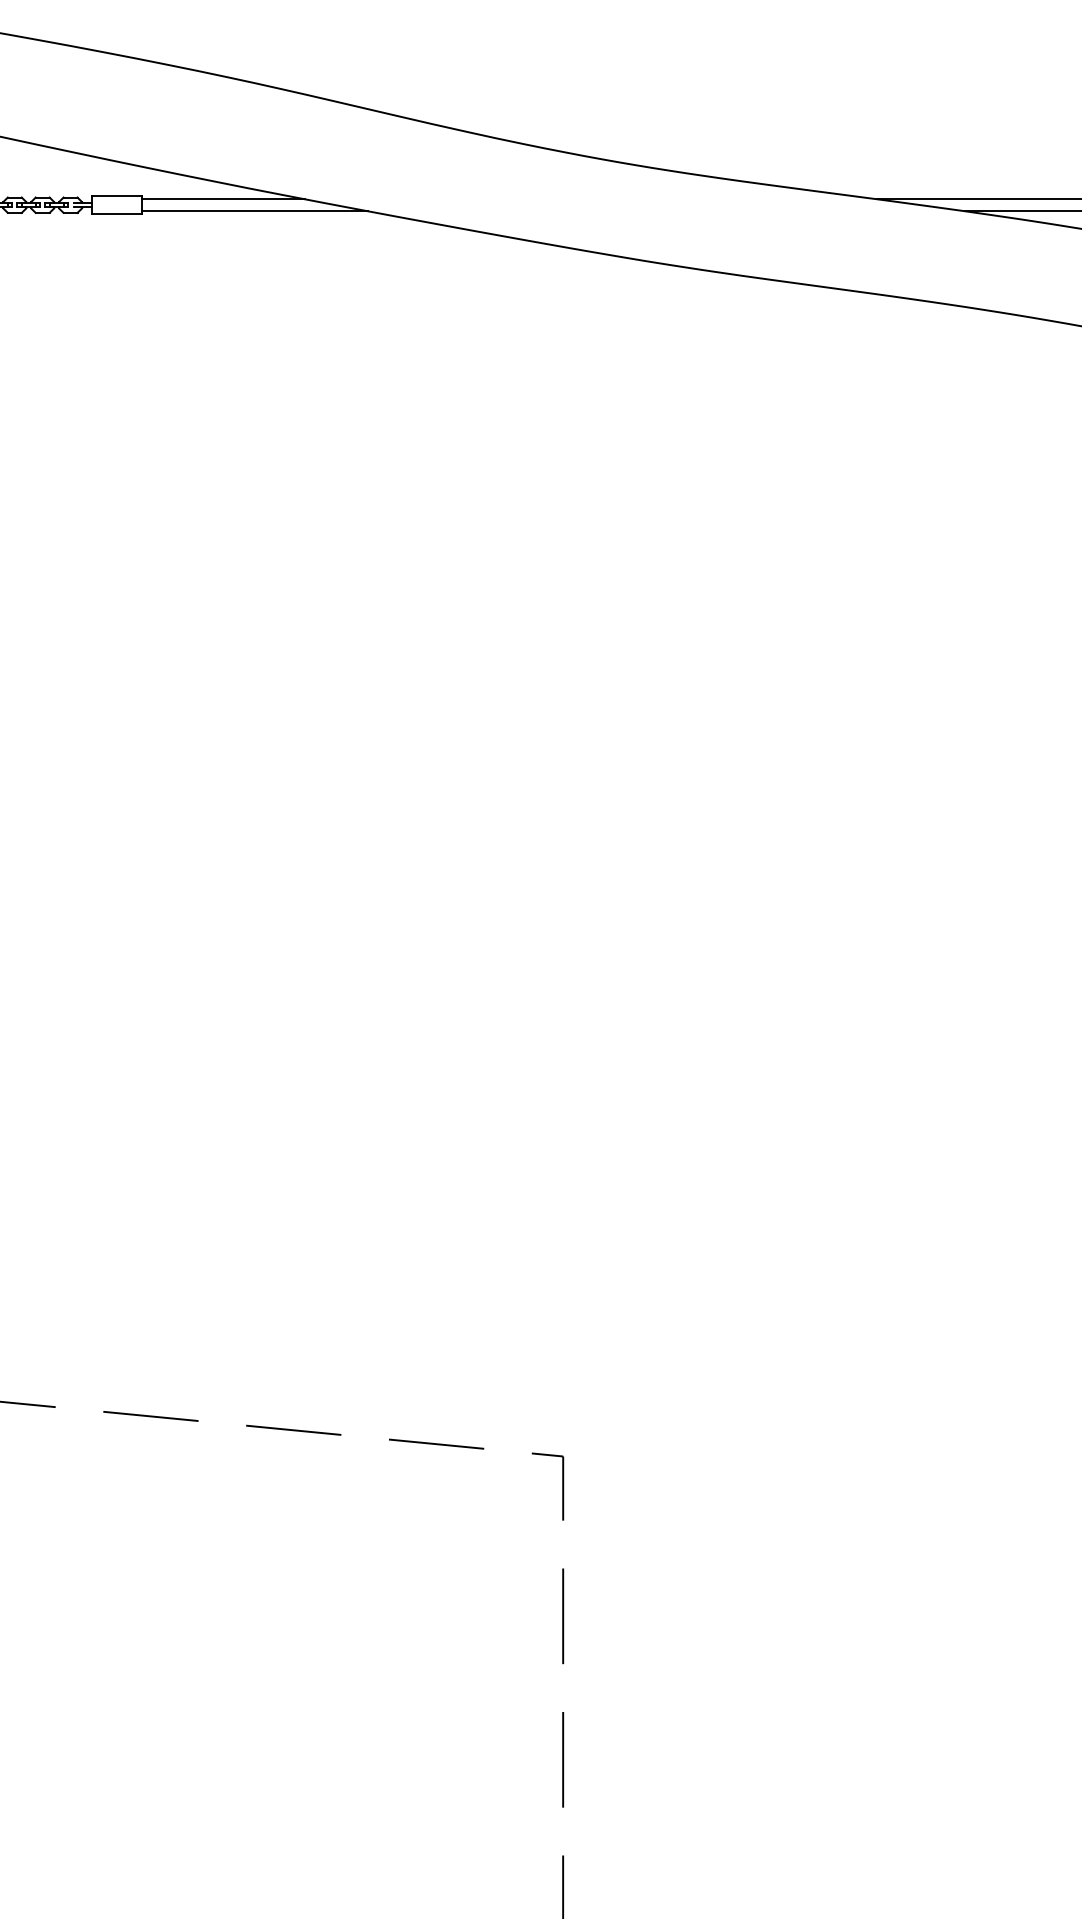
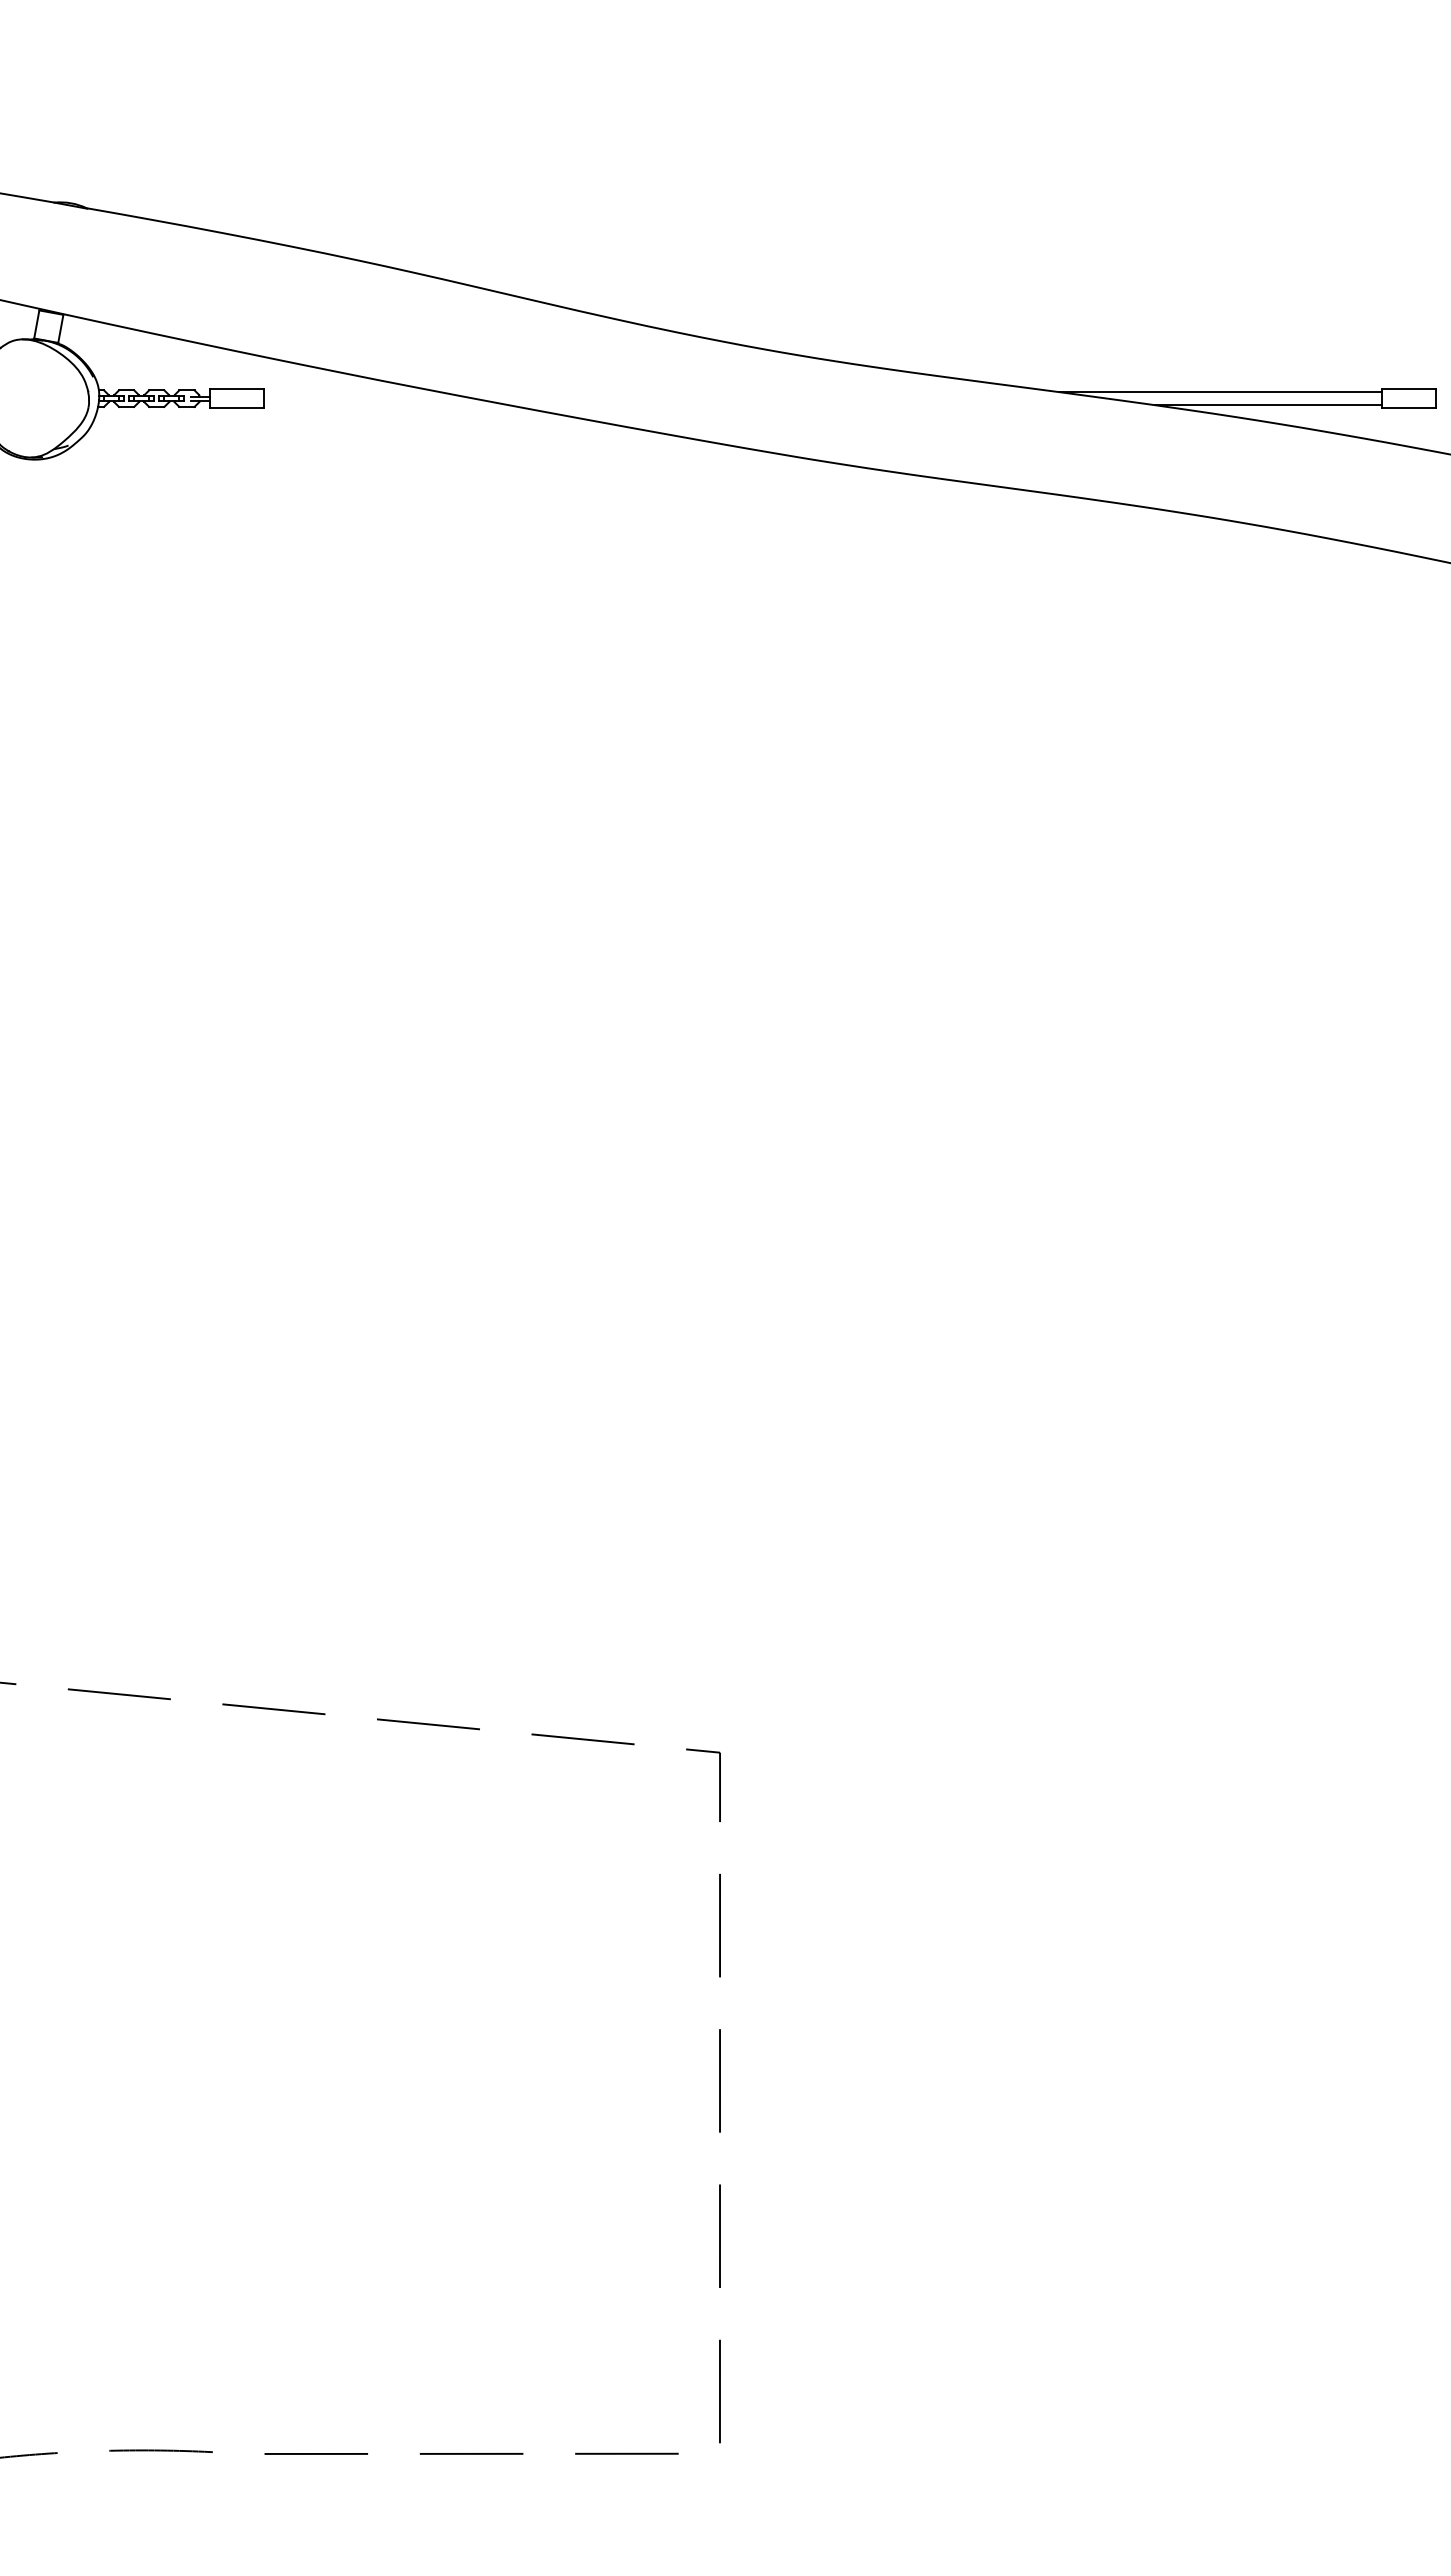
line: (222, 199) -> (351, 392), removed
line: (254, 211) -> (385, 405), removed

